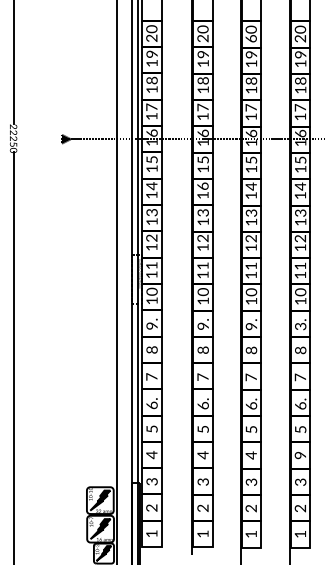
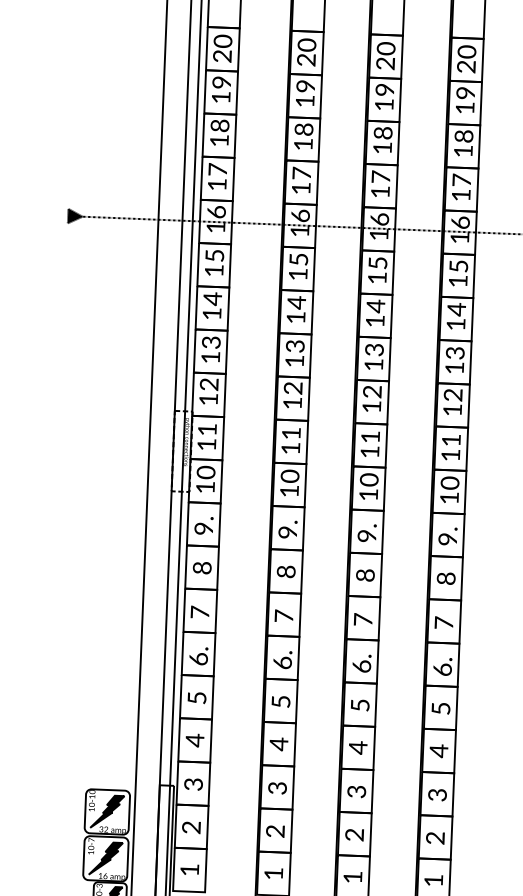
text: (250, 38) -> (384, 63), 60 -> 20
text: (202, 186) -> (295, 302), 16 -> 14
text: (300, 326) -> (447, 539), 3. -> 9.
text: (299, 455) -> (437, 751), 9 -> 4

